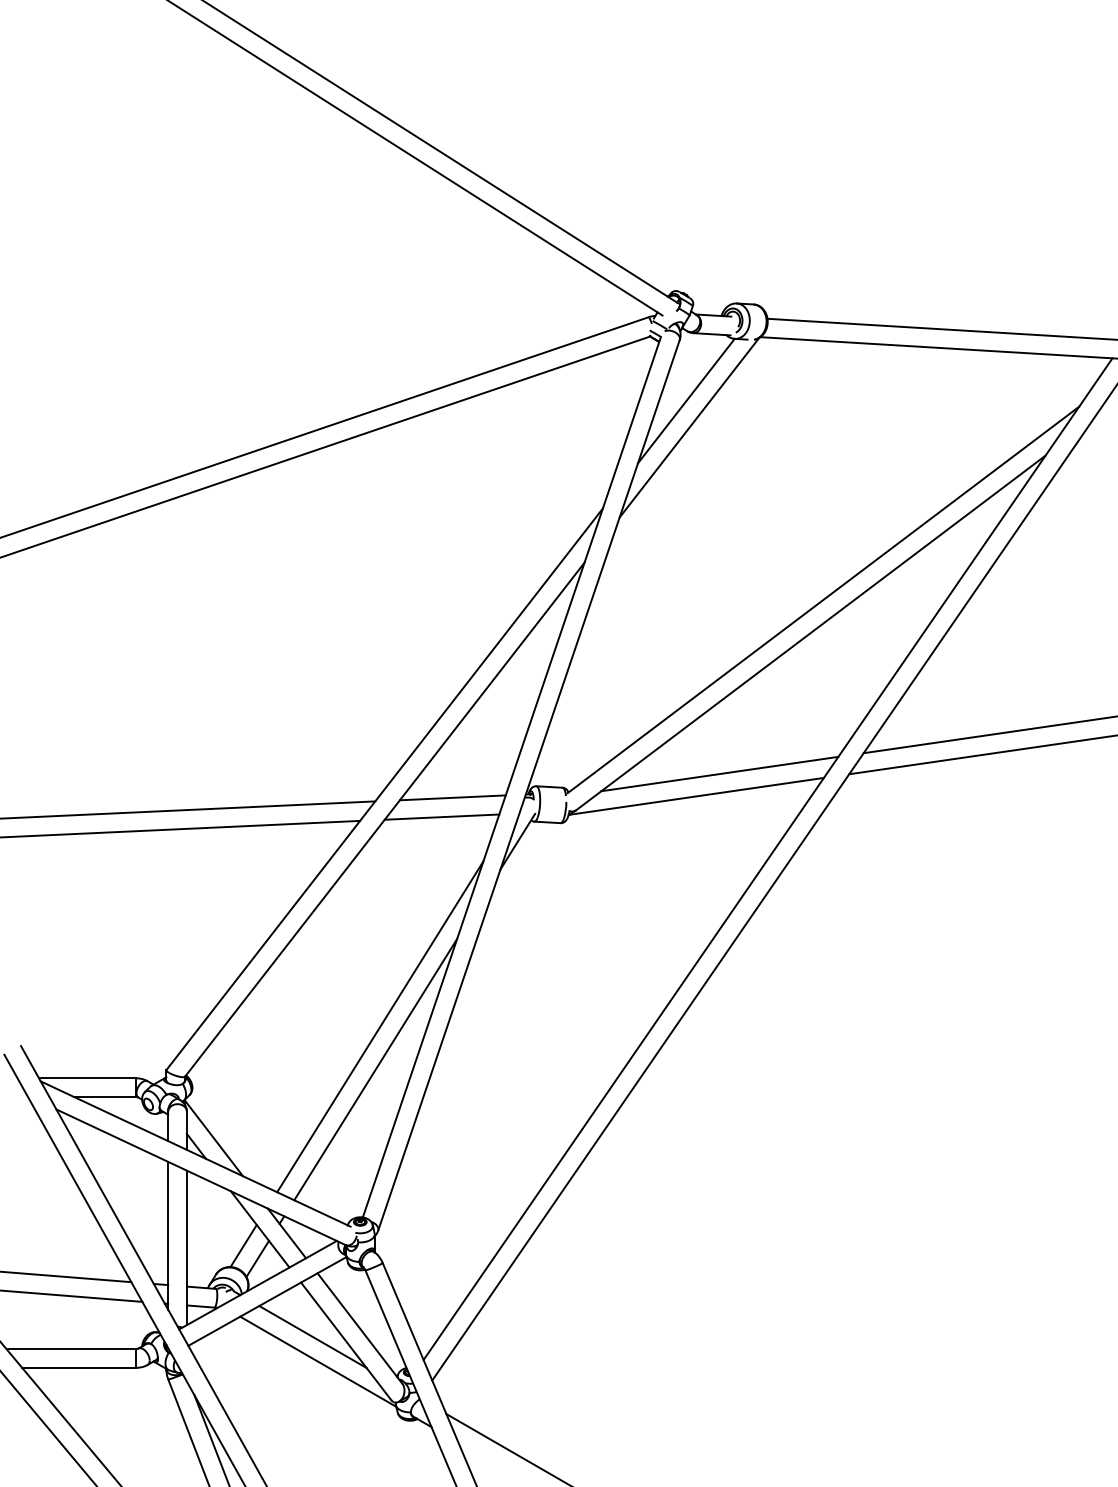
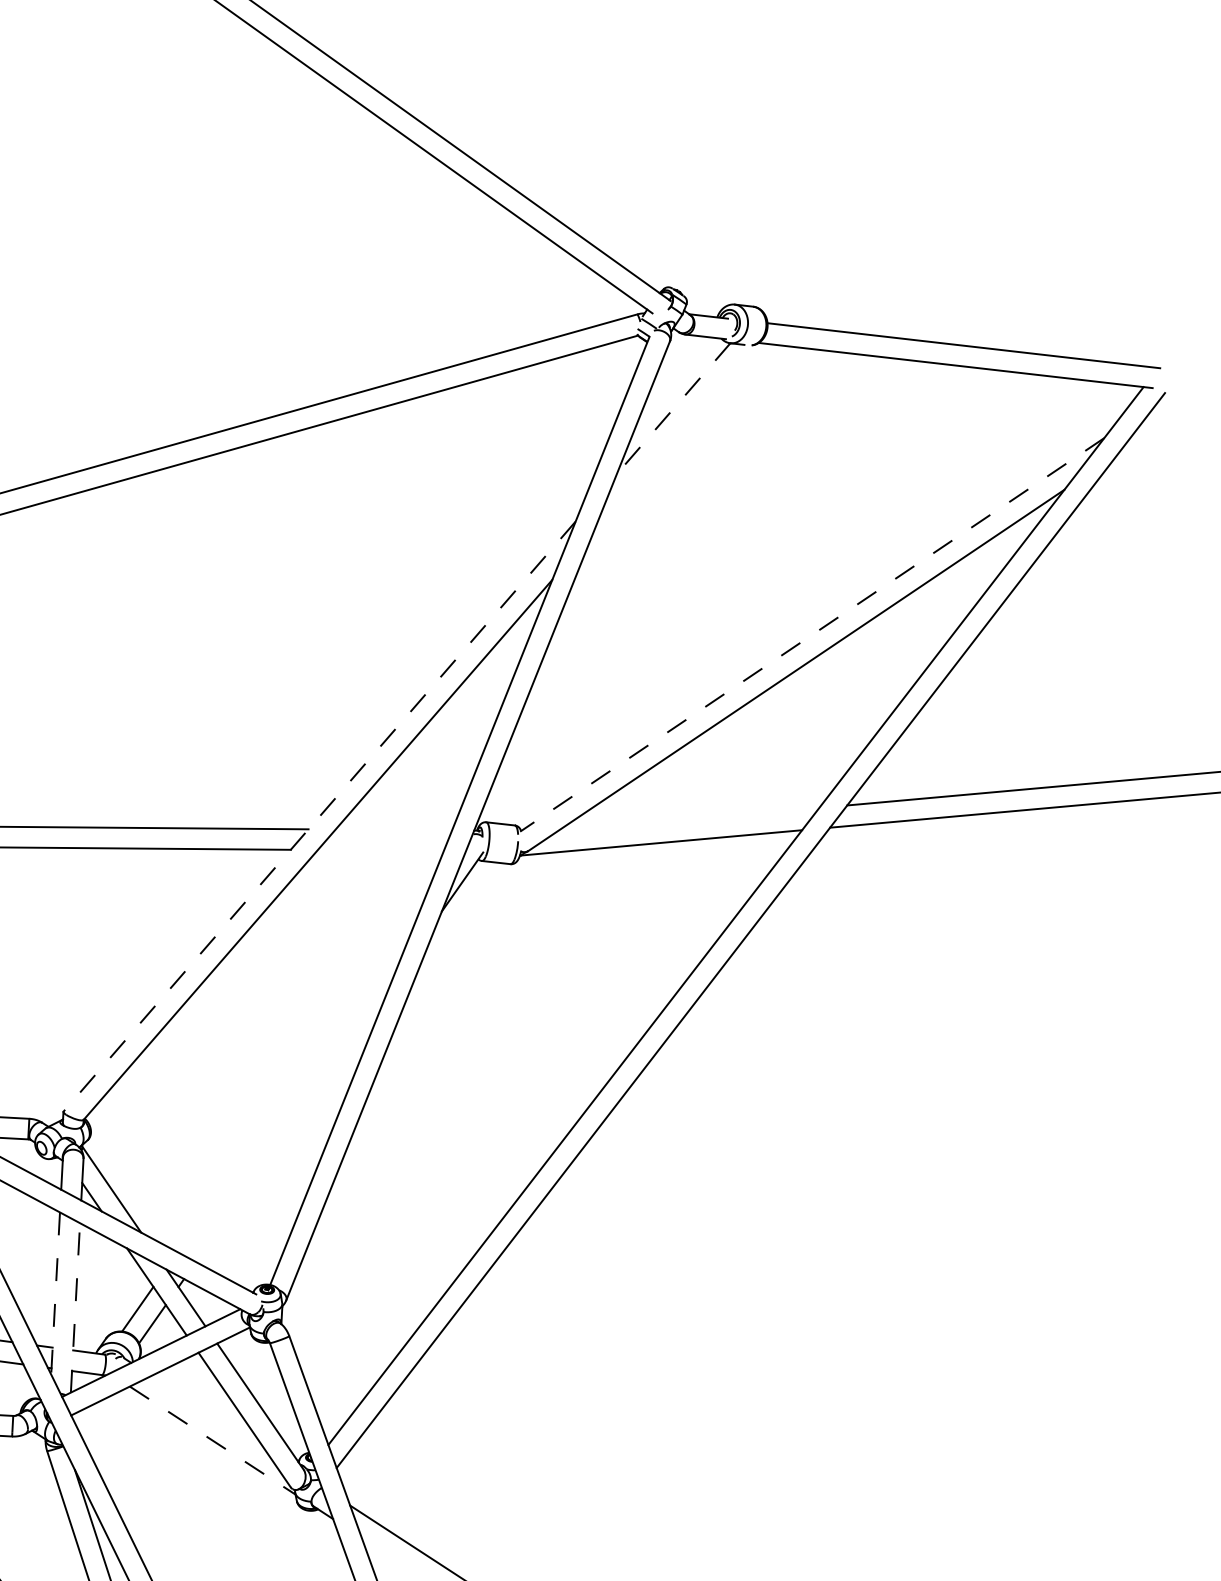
line: (686, 401) -> (673, 409), solid -> dashed
line: (689, 427) -> (675, 437), removed
line: (823, 599) -> (812, 634), solid -> dashed
line: (719, 773) -> (687, 819), removed
line: (384, 789) -> (319, 816), solid -> dashed
line: (452, 797) -> (393, 829), removed
line: (441, 816) -> (380, 849), removed
line: (380, 1026) -> (300, 1076), removed
line: (375, 1069) -> (292, 1123), removed
line: (168, 1235) -> (55, 1293), solid -> dashed
line: (186, 1247) -> (74, 1307), solid -> dashed
line: (312, 1337) -> (207, 1413), removed
line: (318, 1361) -> (213, 1440), solid -> dashed

